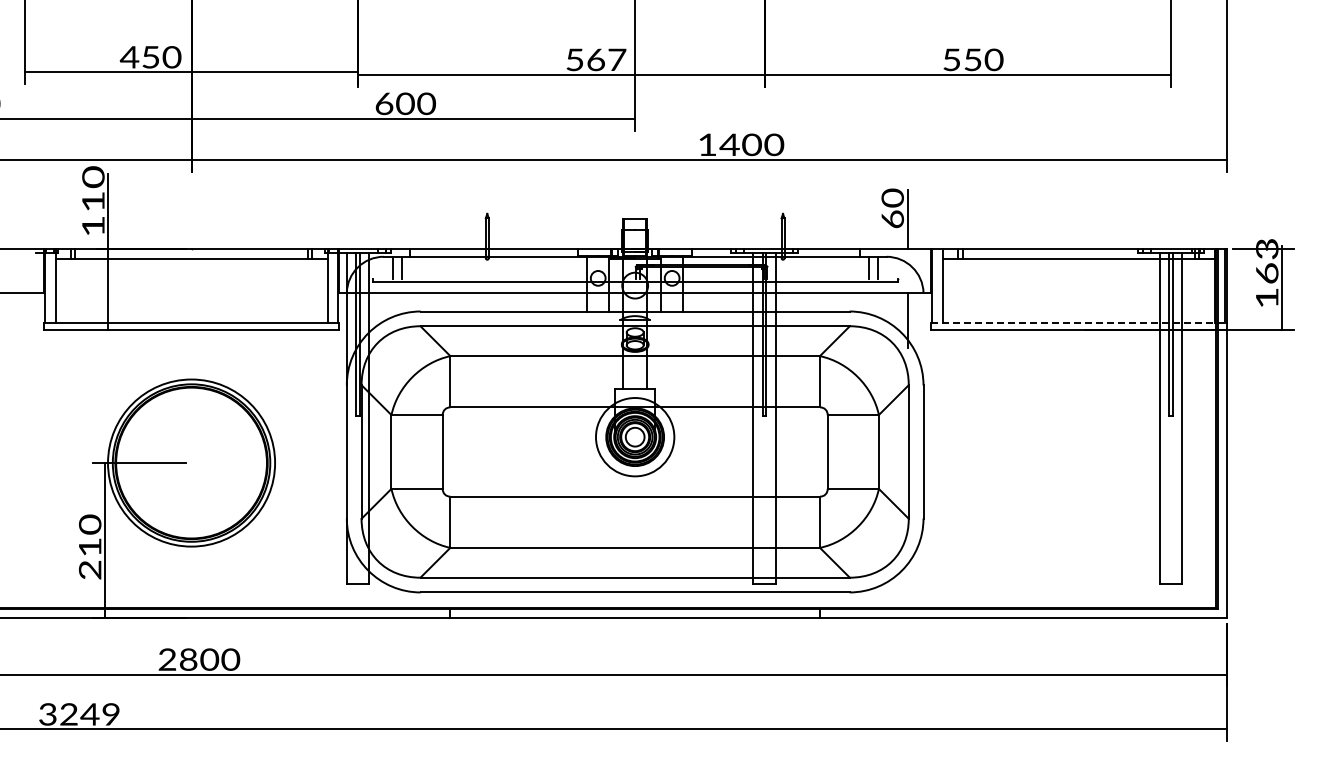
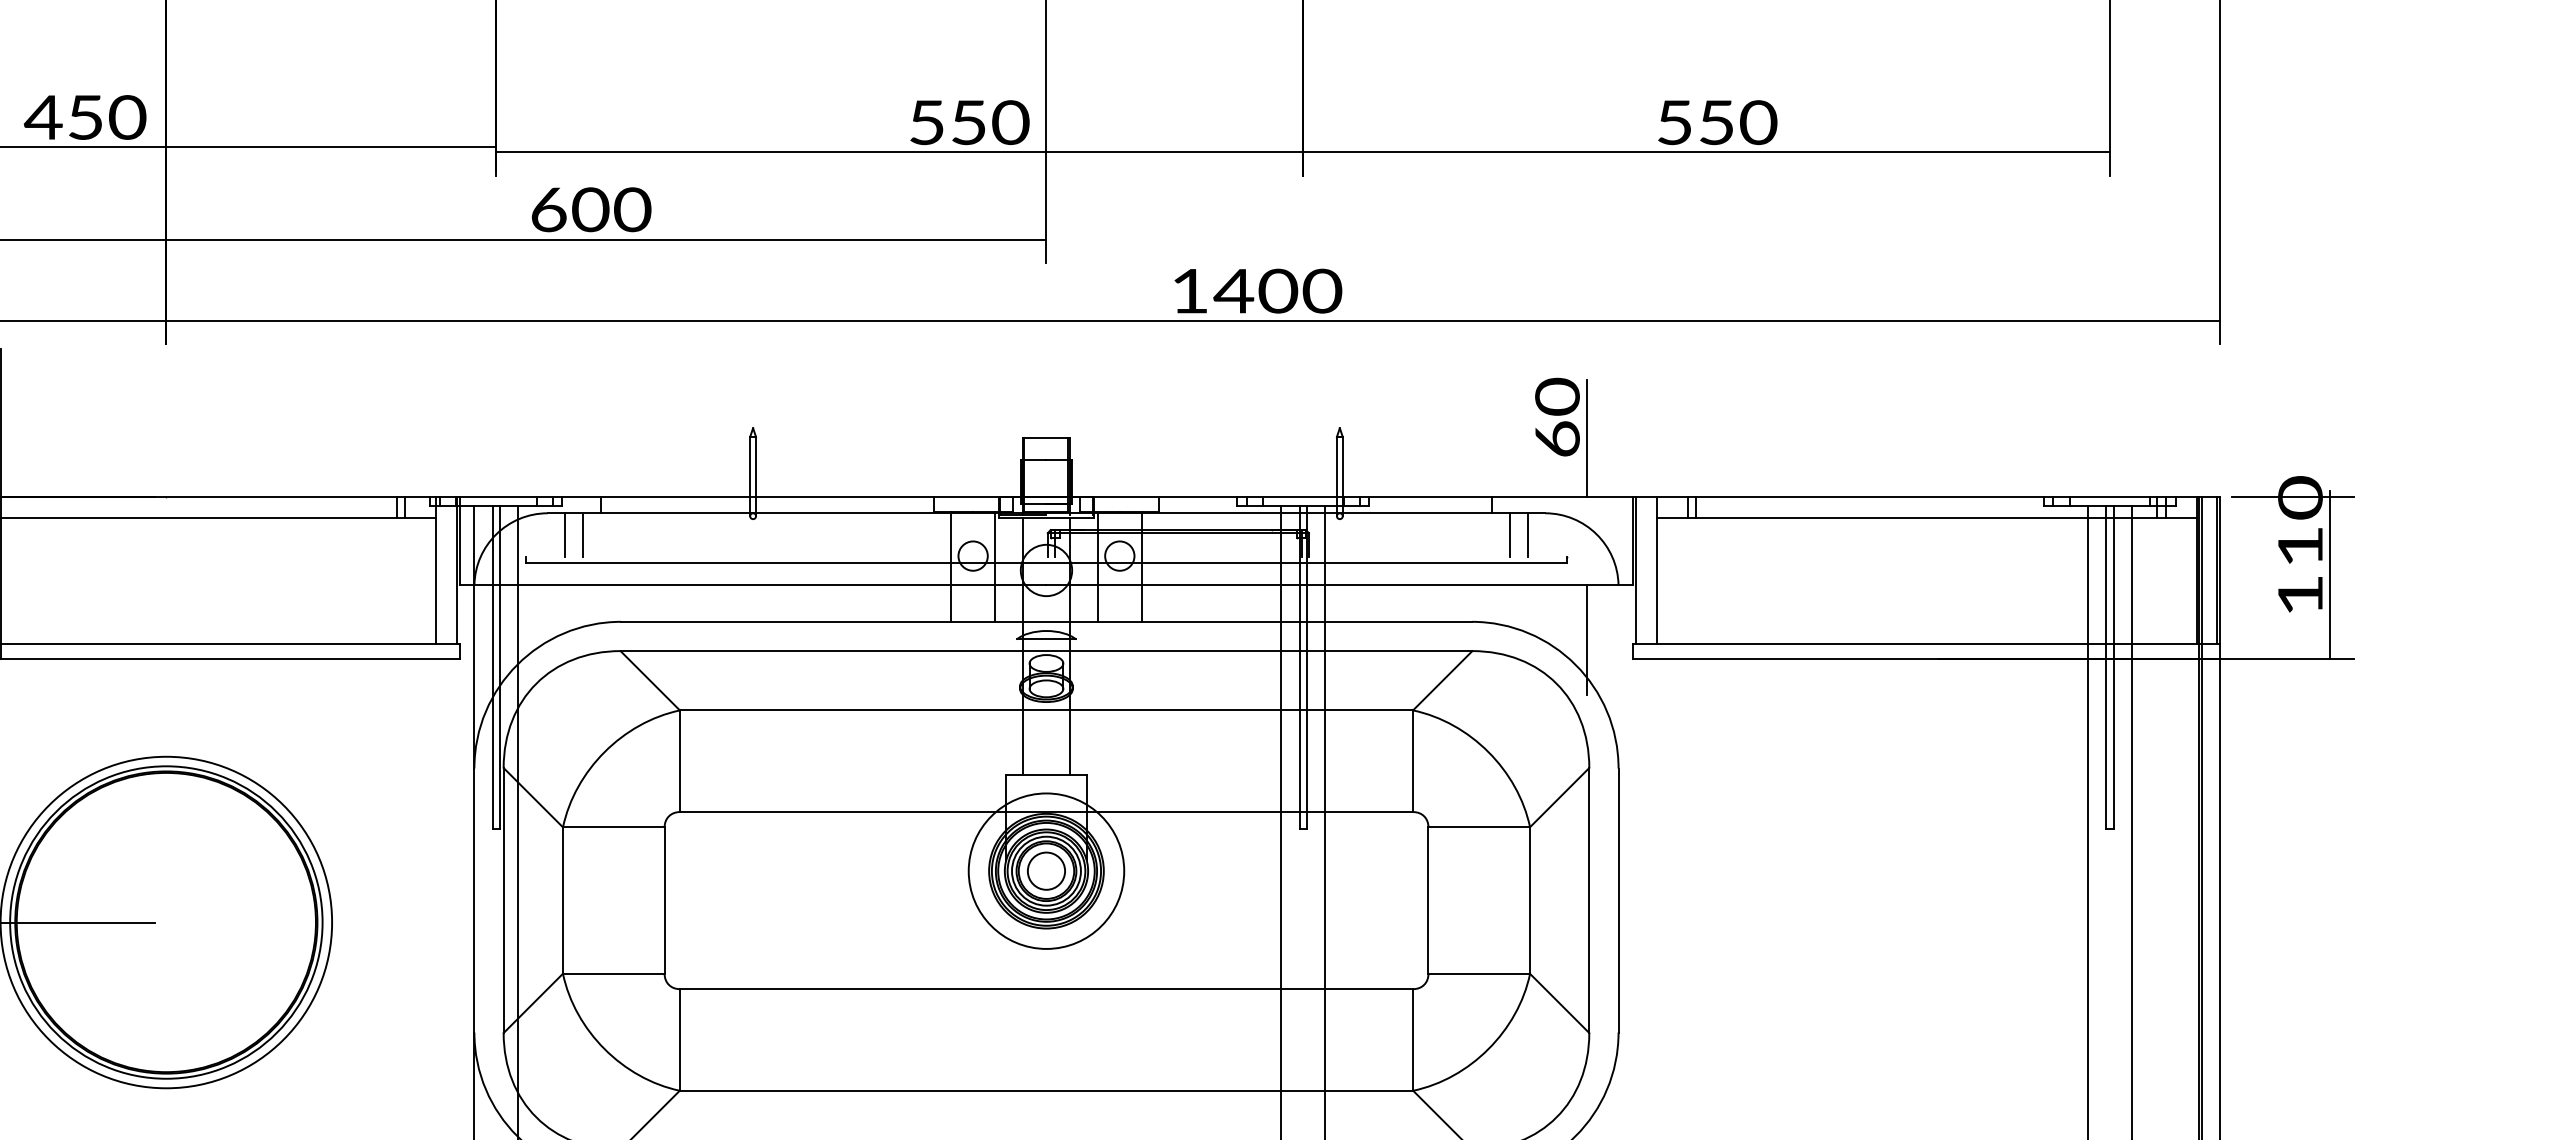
text: (606, 59) -> (989, 121), 567 -> 550
text: (1267, 260) -> (2301, 520), 163 -> 110
line: (1078, 322) -> (1926, 643), dashed -> solid

